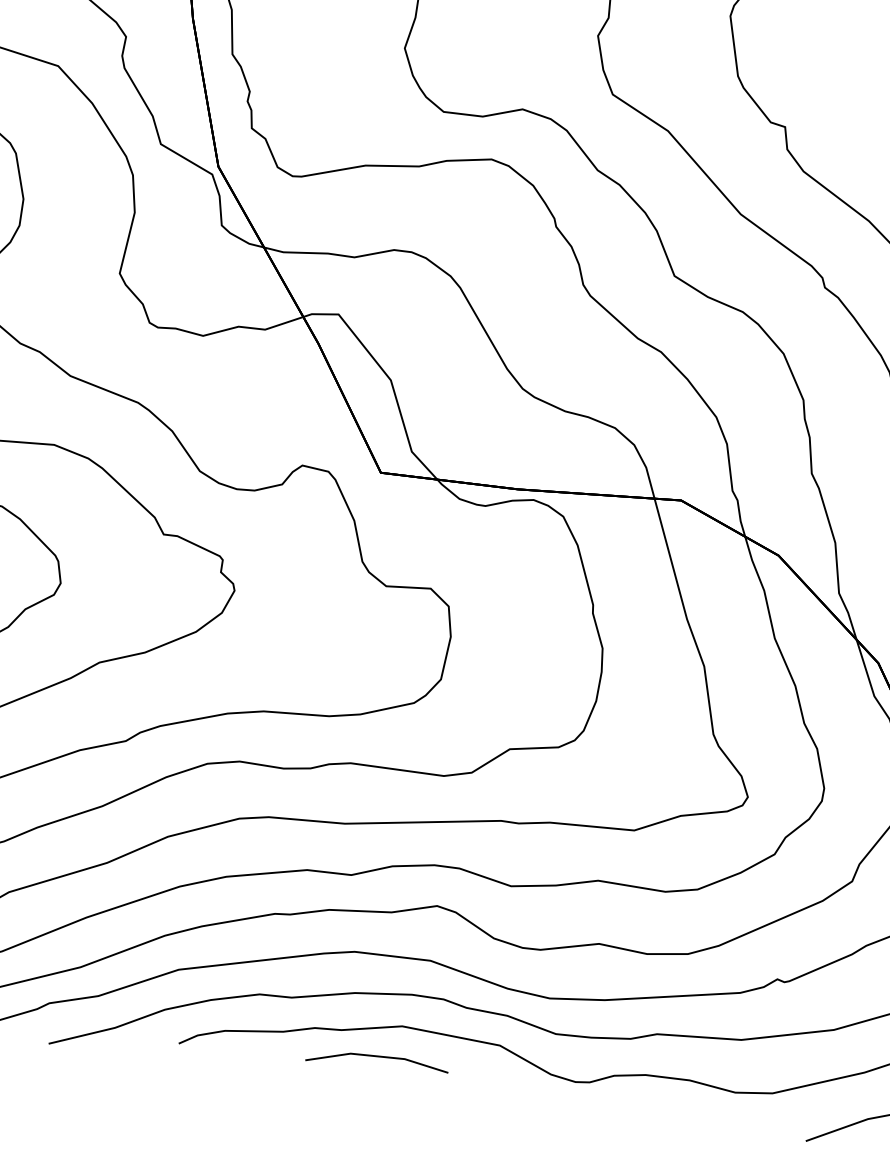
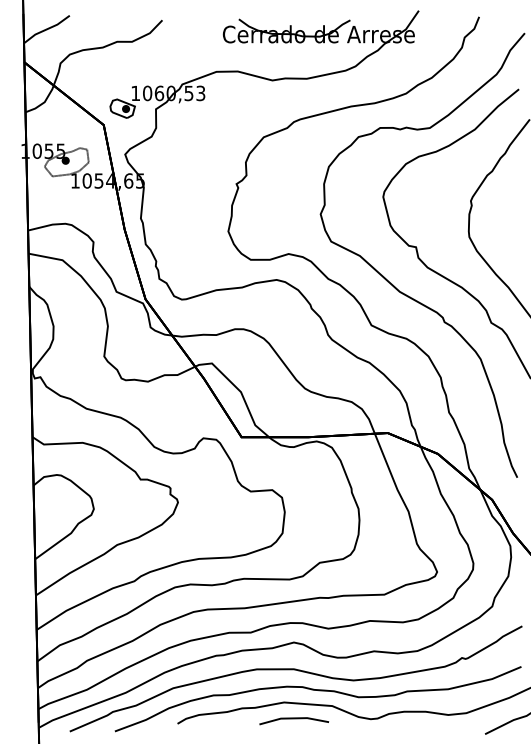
line: (378, 1058) -> (294, 719), moved

